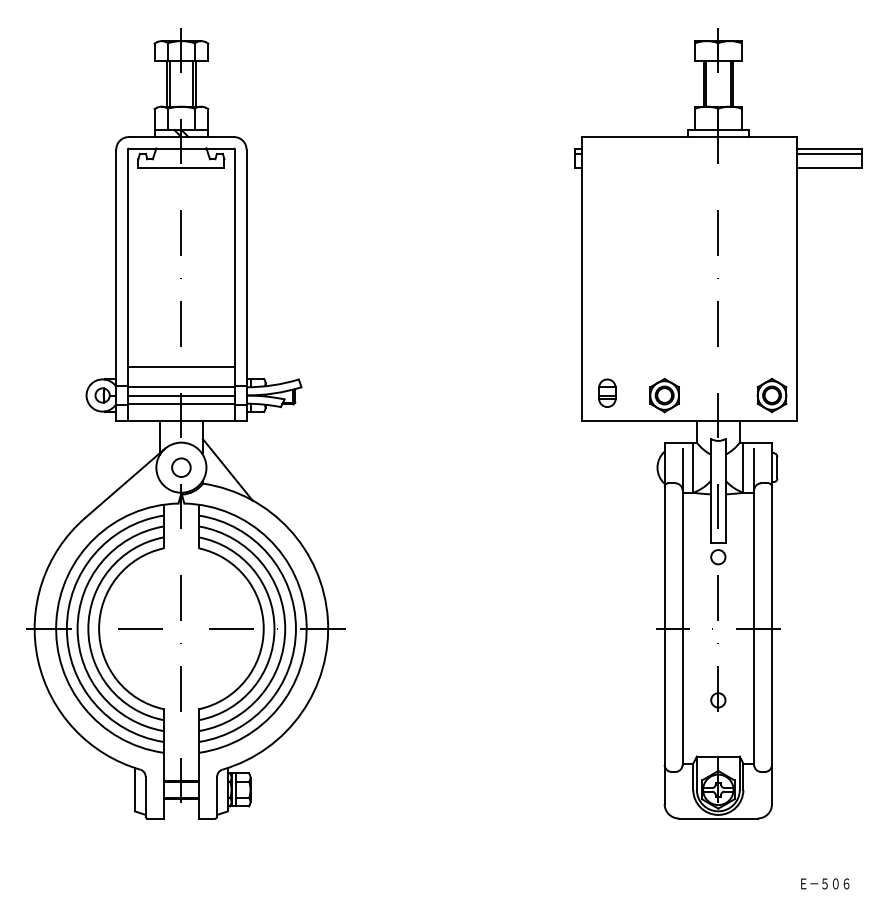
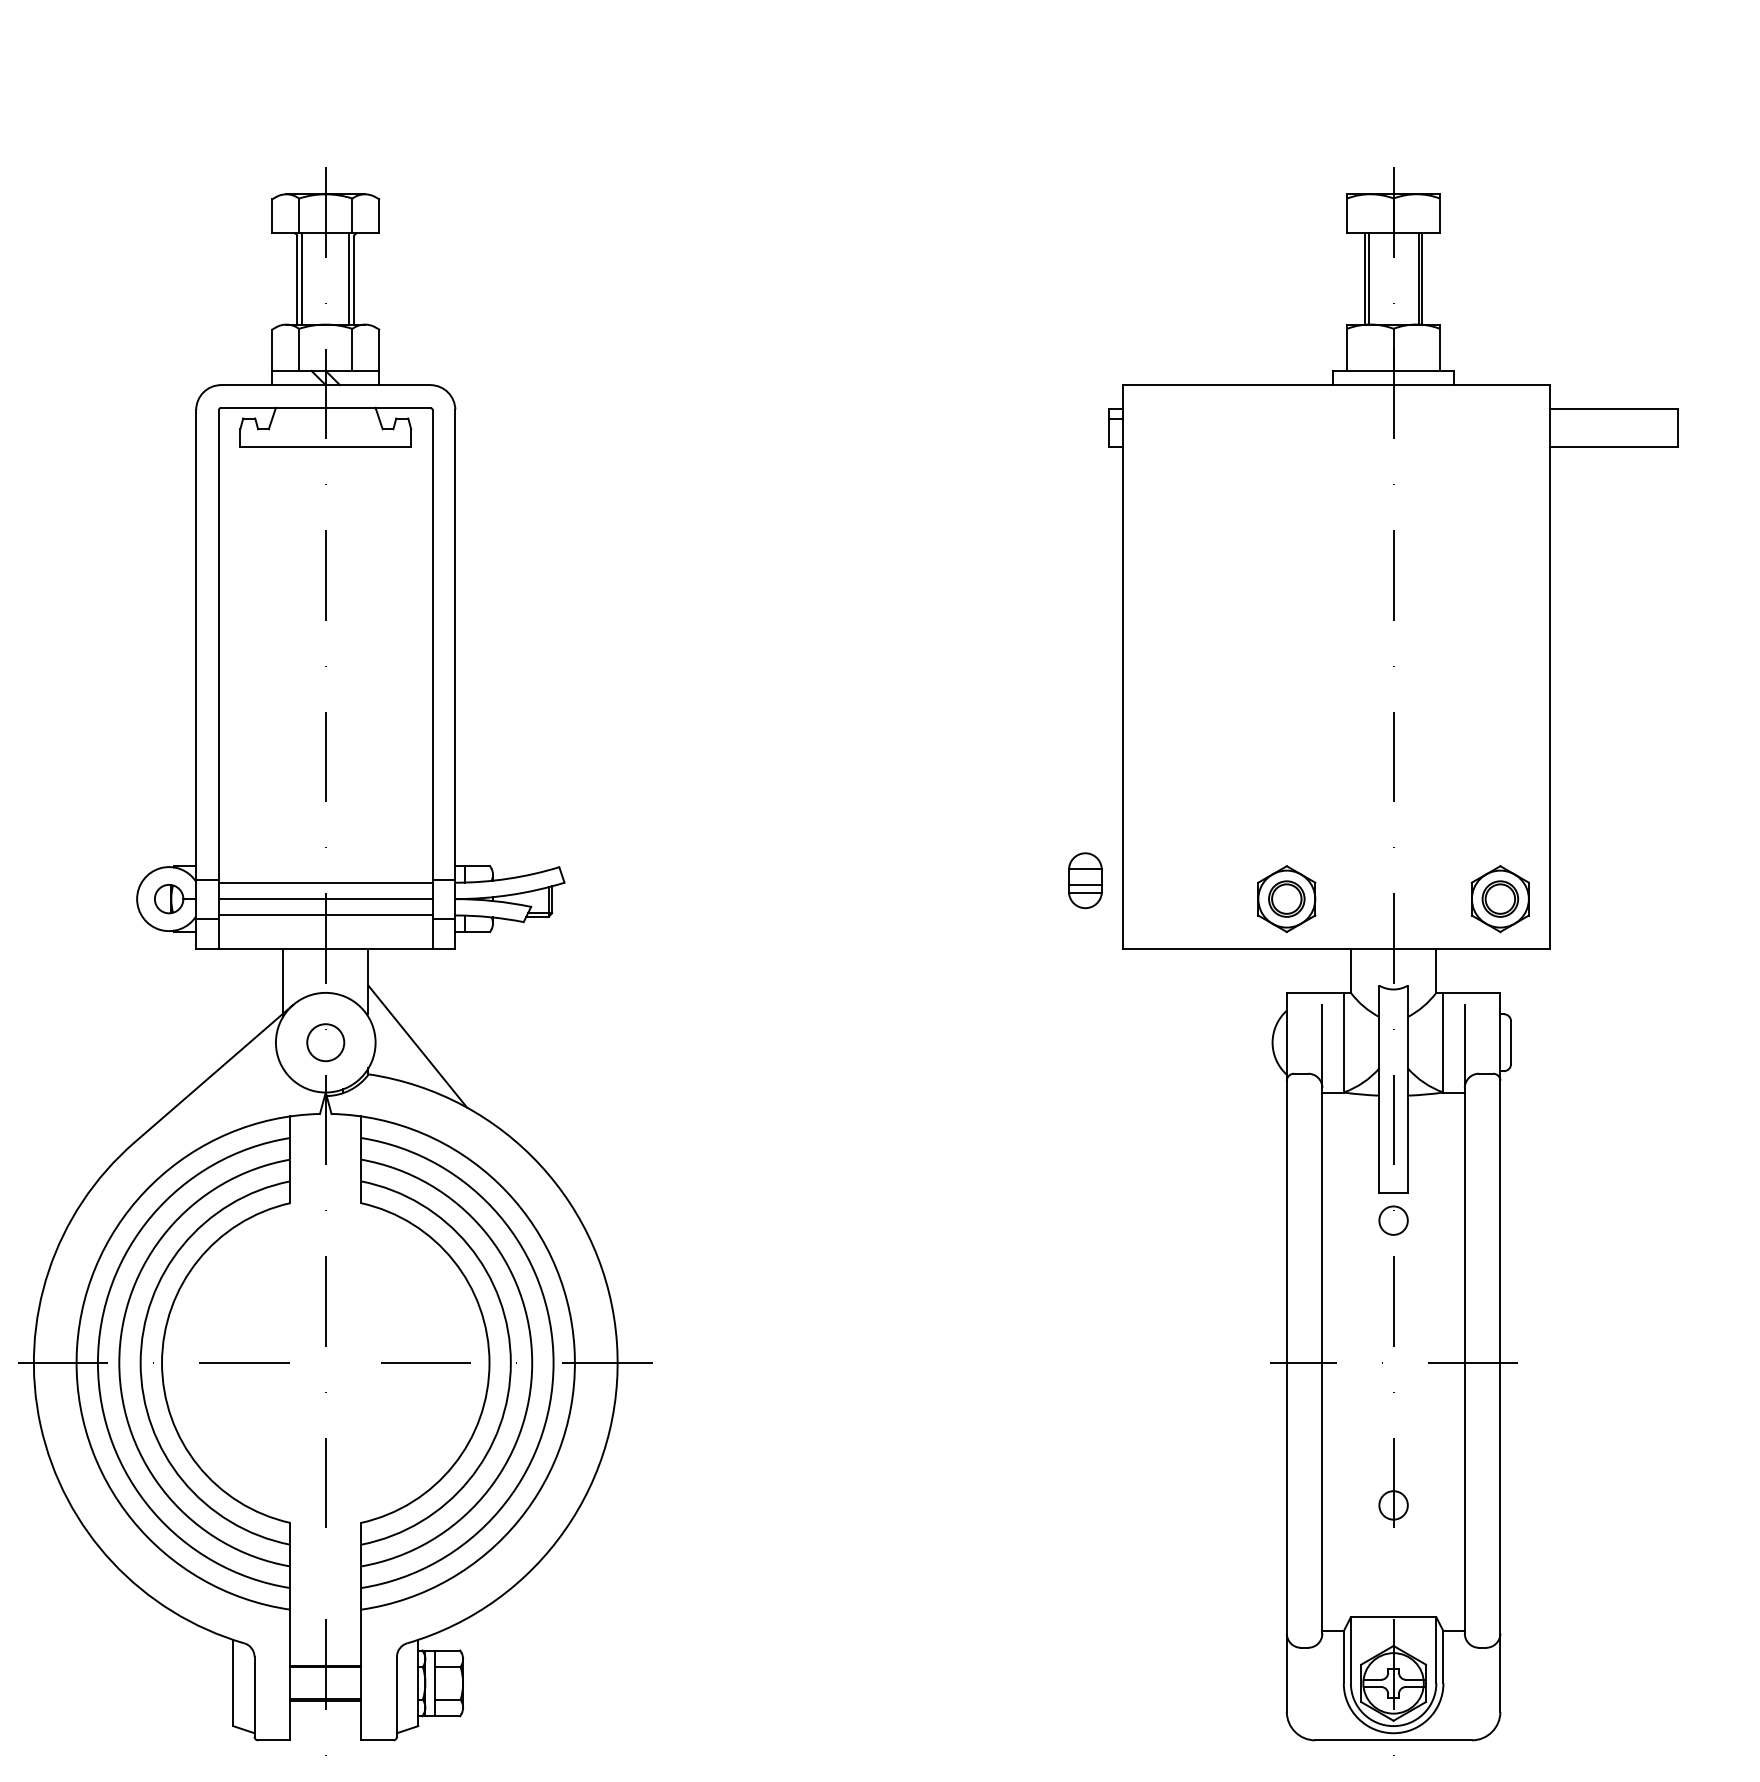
line: (829, 153) -> (1614, 417), removed
line: (181, 366) -> (325, 841), removed
part: (607, 392) -> (1085, 879), moved

